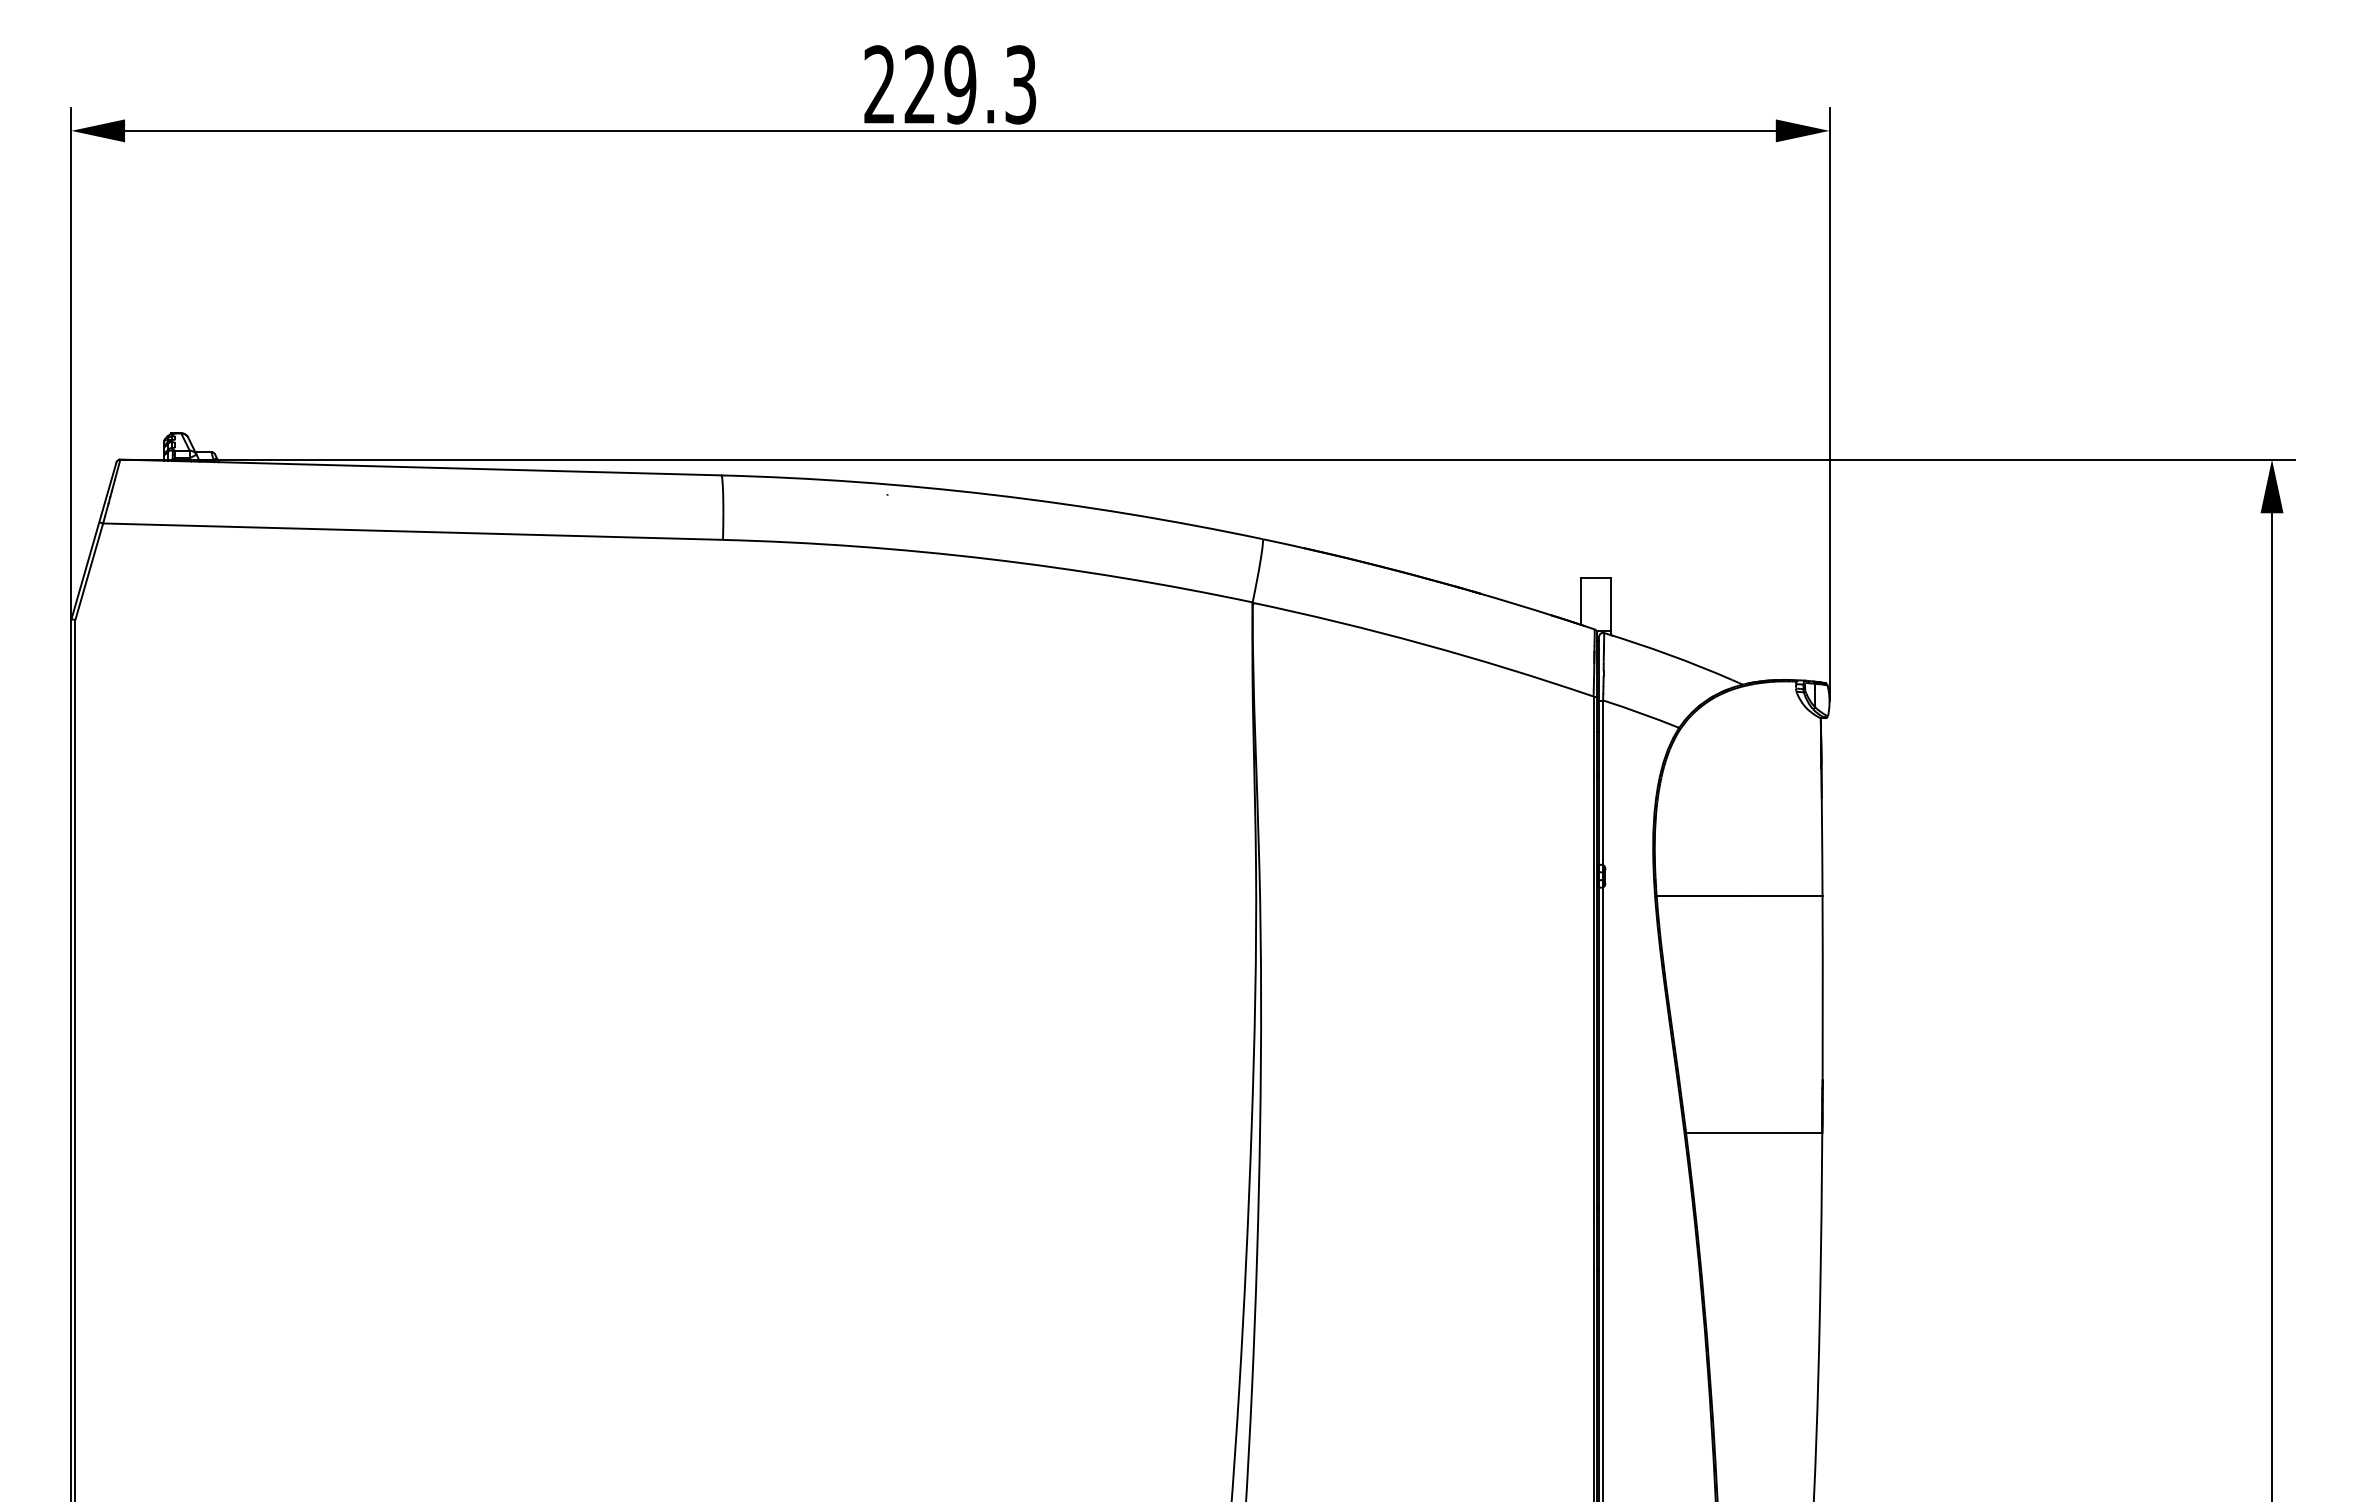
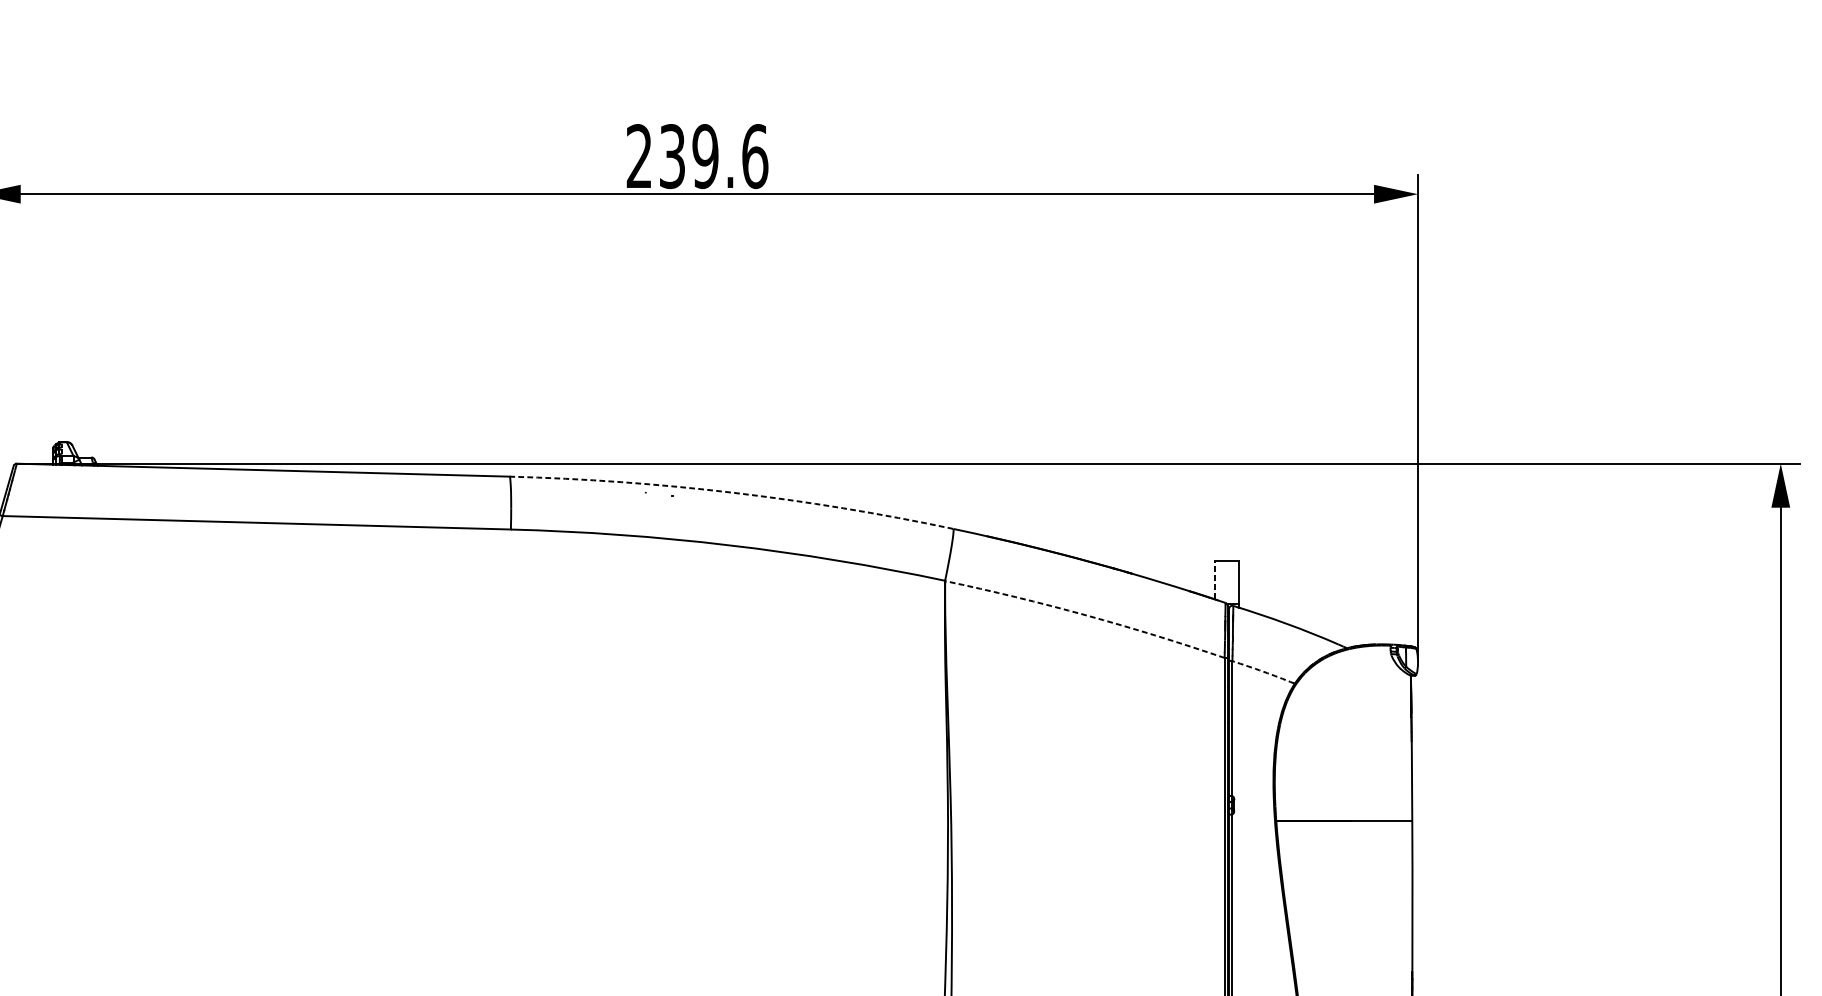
text: (970, 84) -> (713, 156), 229.3 -> 239.6
arc: (993, 494) -> (732, 492), solid -> dashed
line: (1581, 601) -> (1214, 580), solid -> dashed
arc: (1424, 644) -> (1085, 615), solid -> dashed
arc: (1640, 713) -> (1263, 671), solid -> dashed

